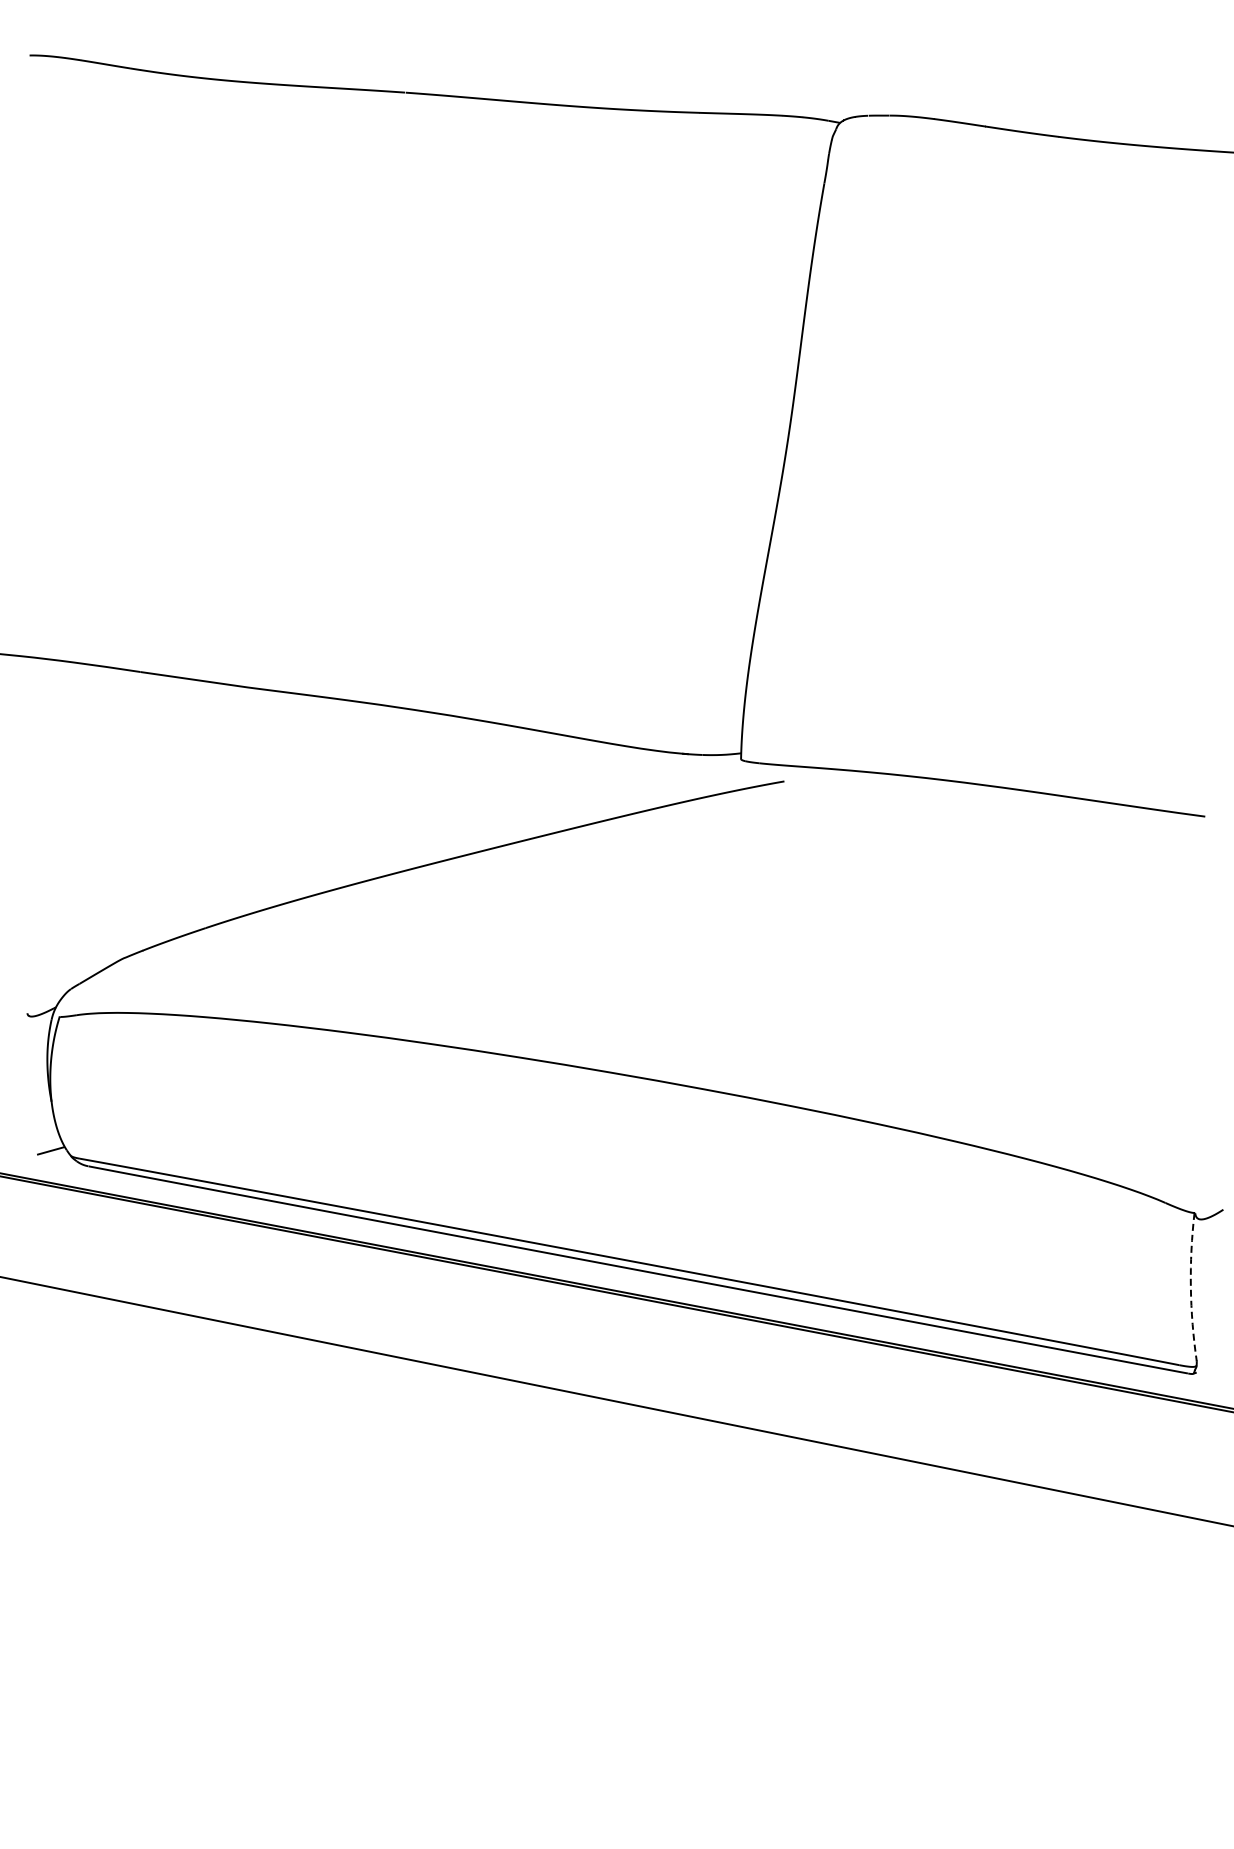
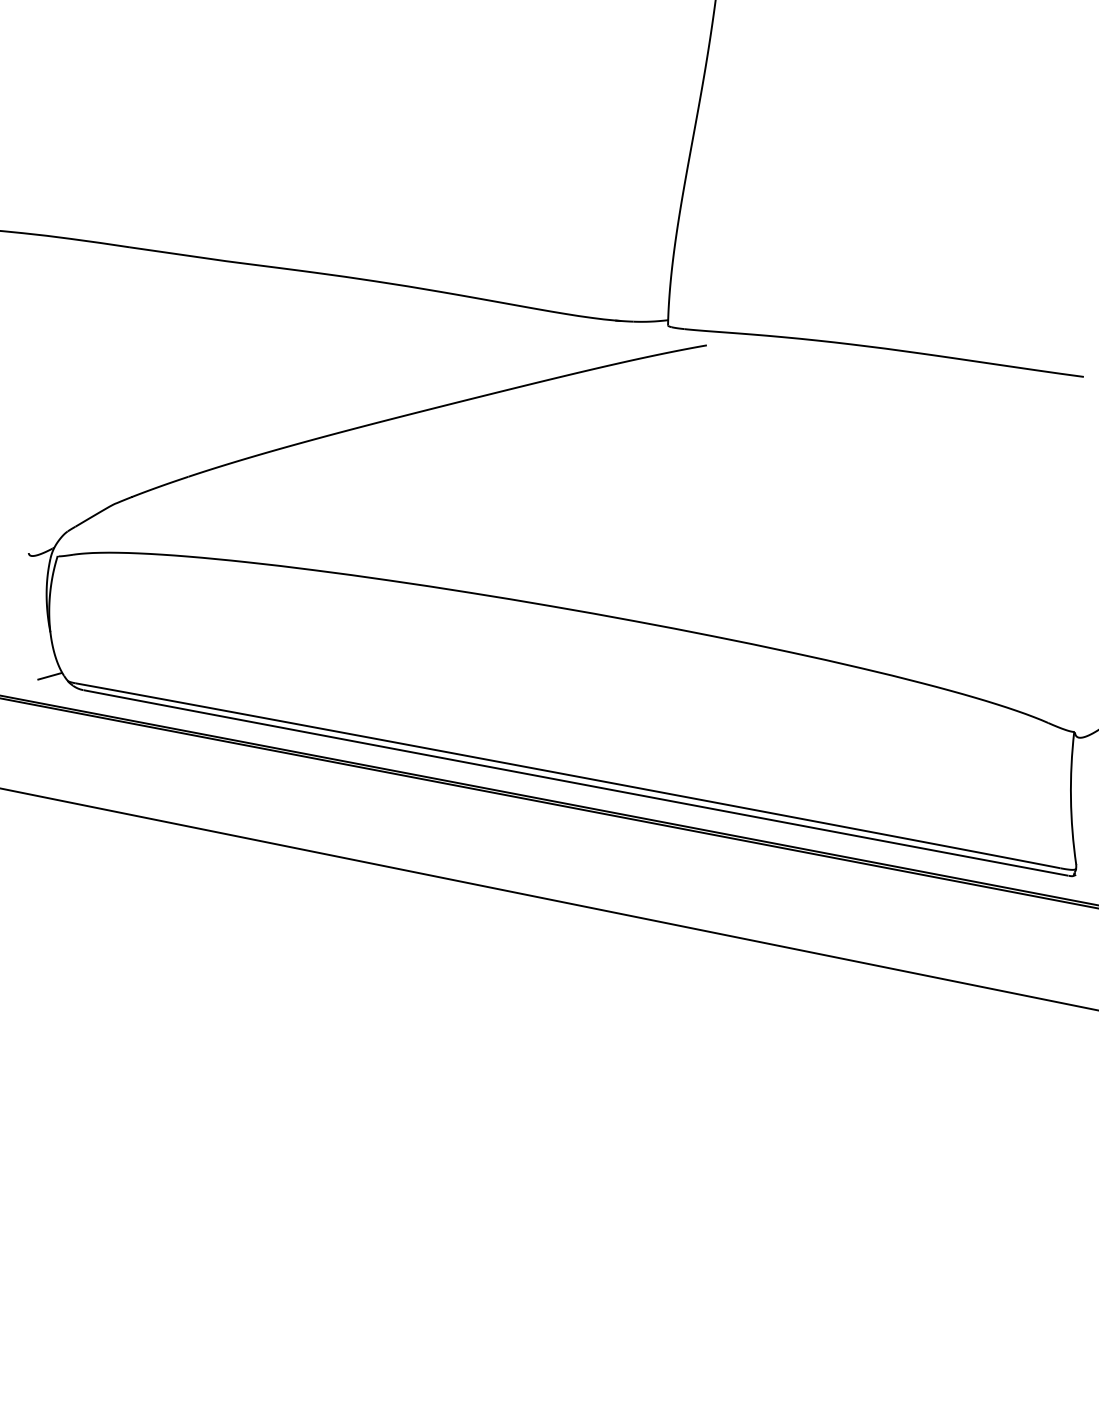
arc: (1190, 1287) -> (1070, 798), dashed -> solid

